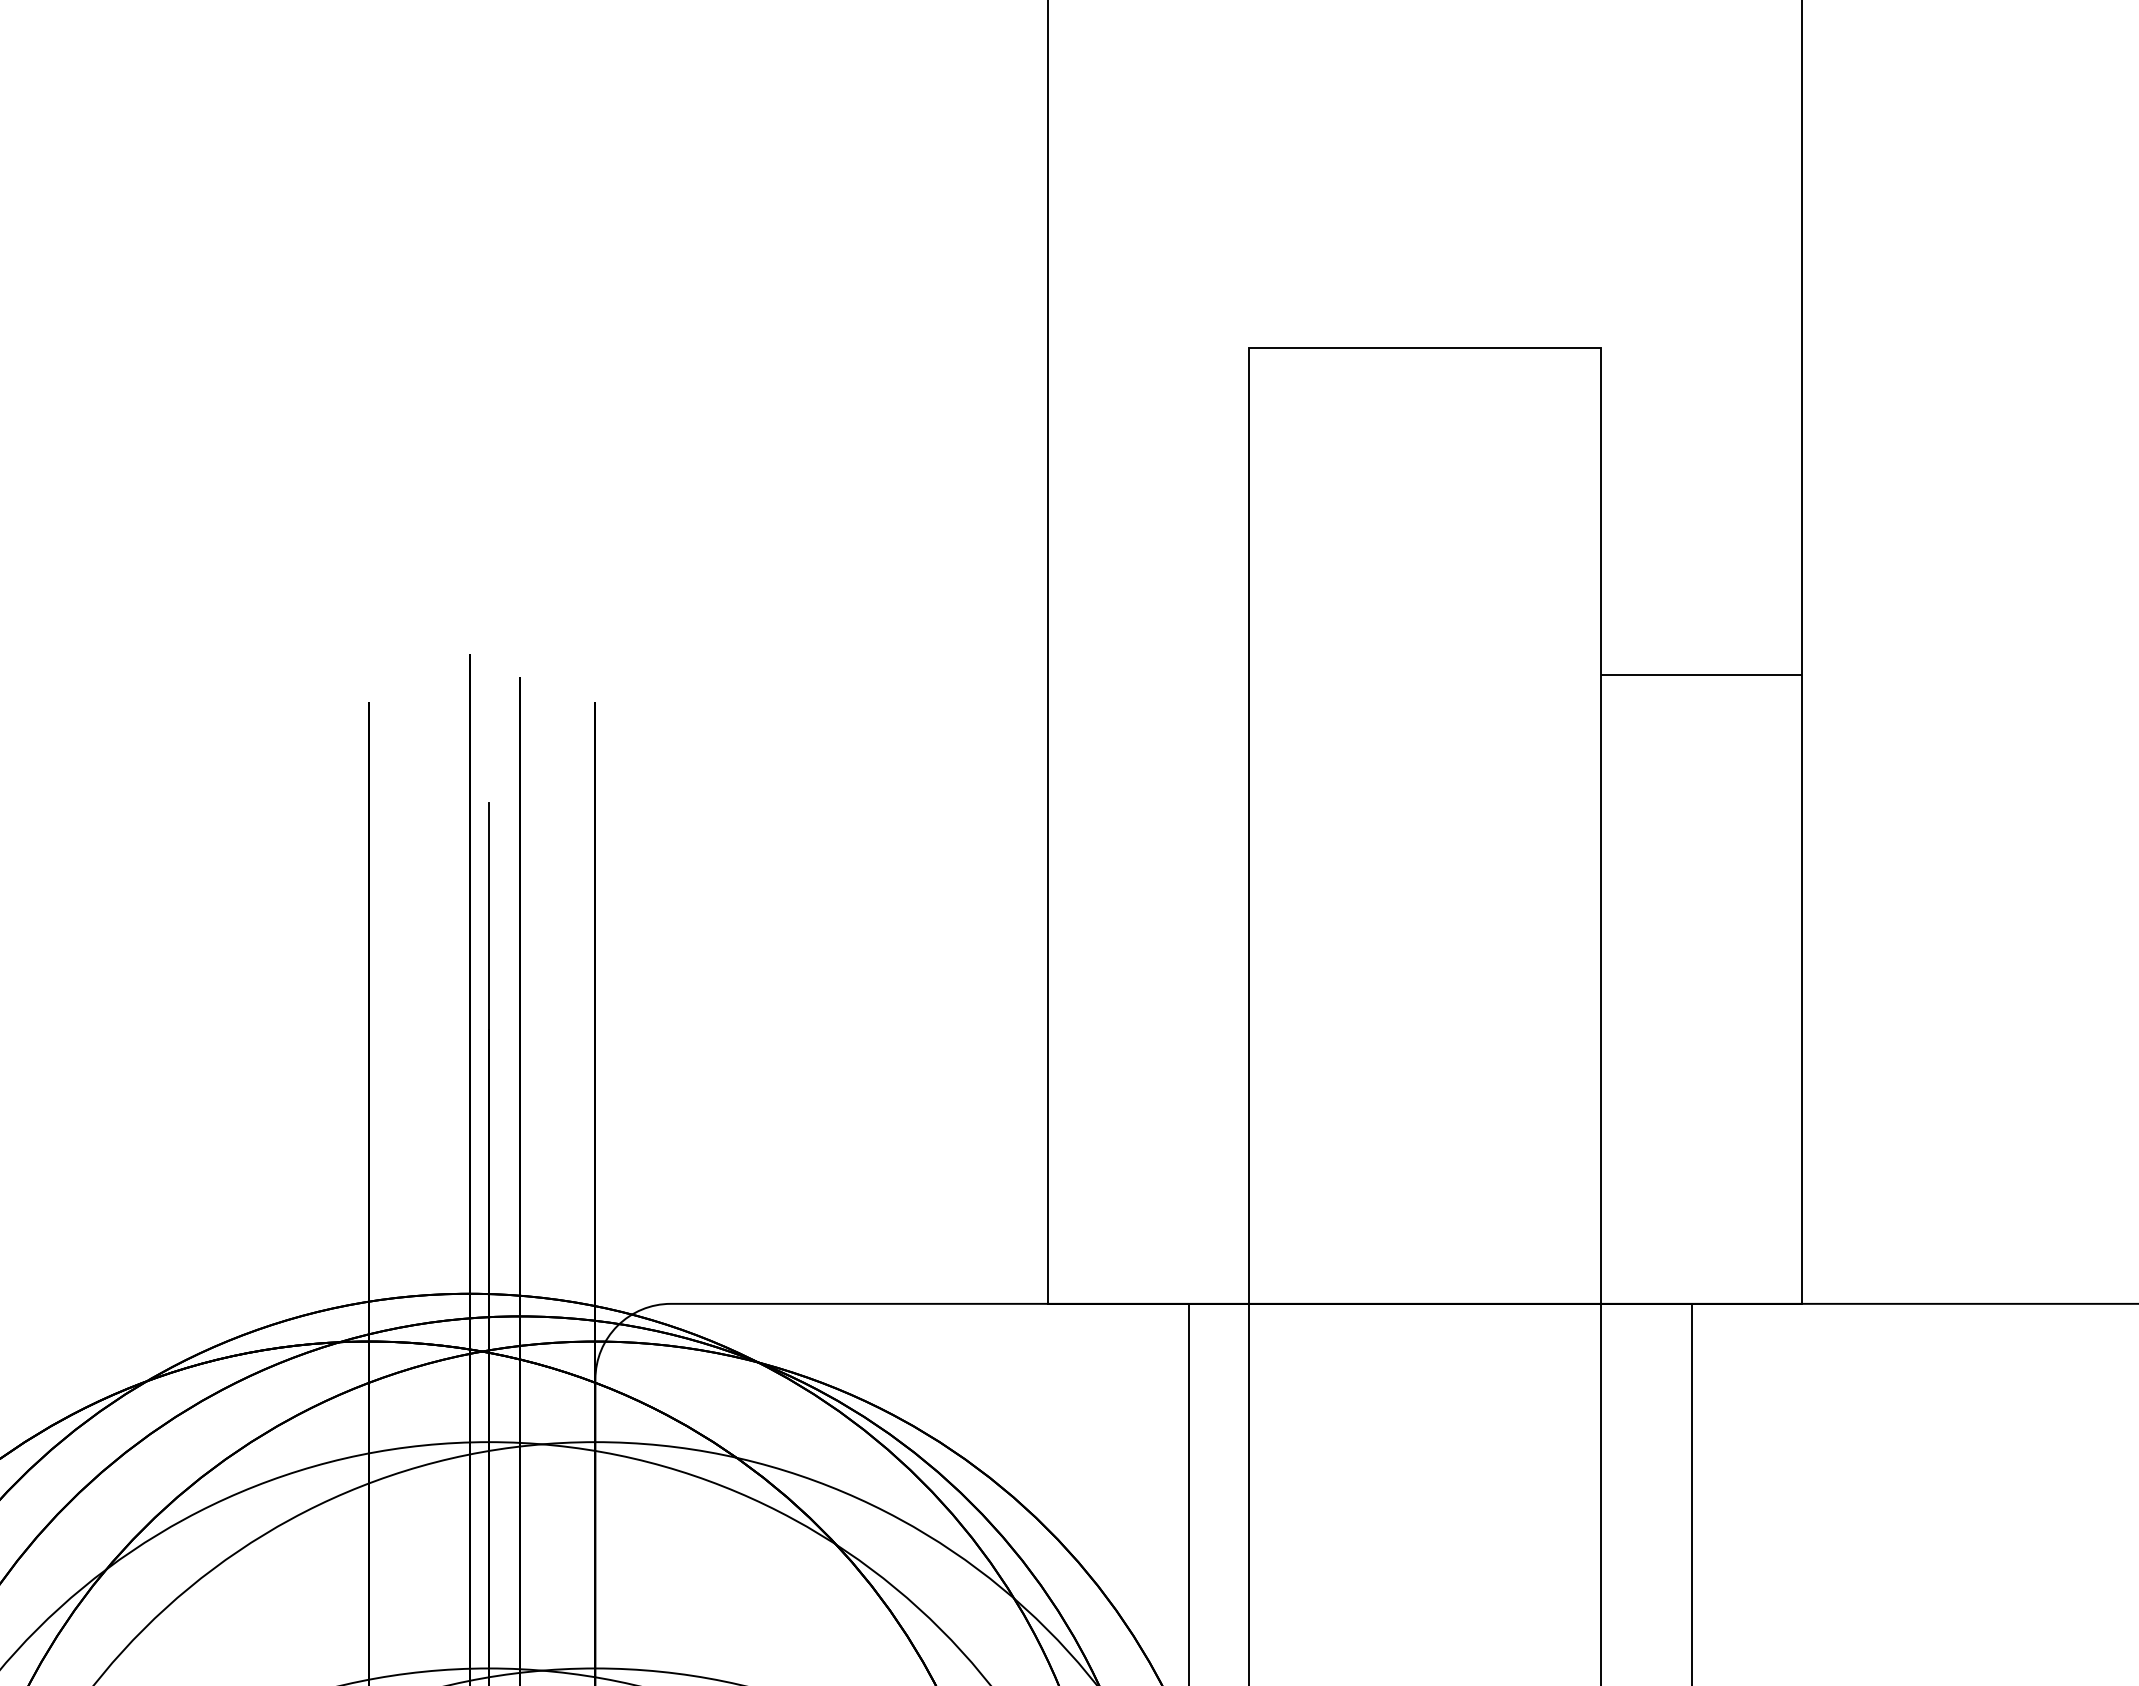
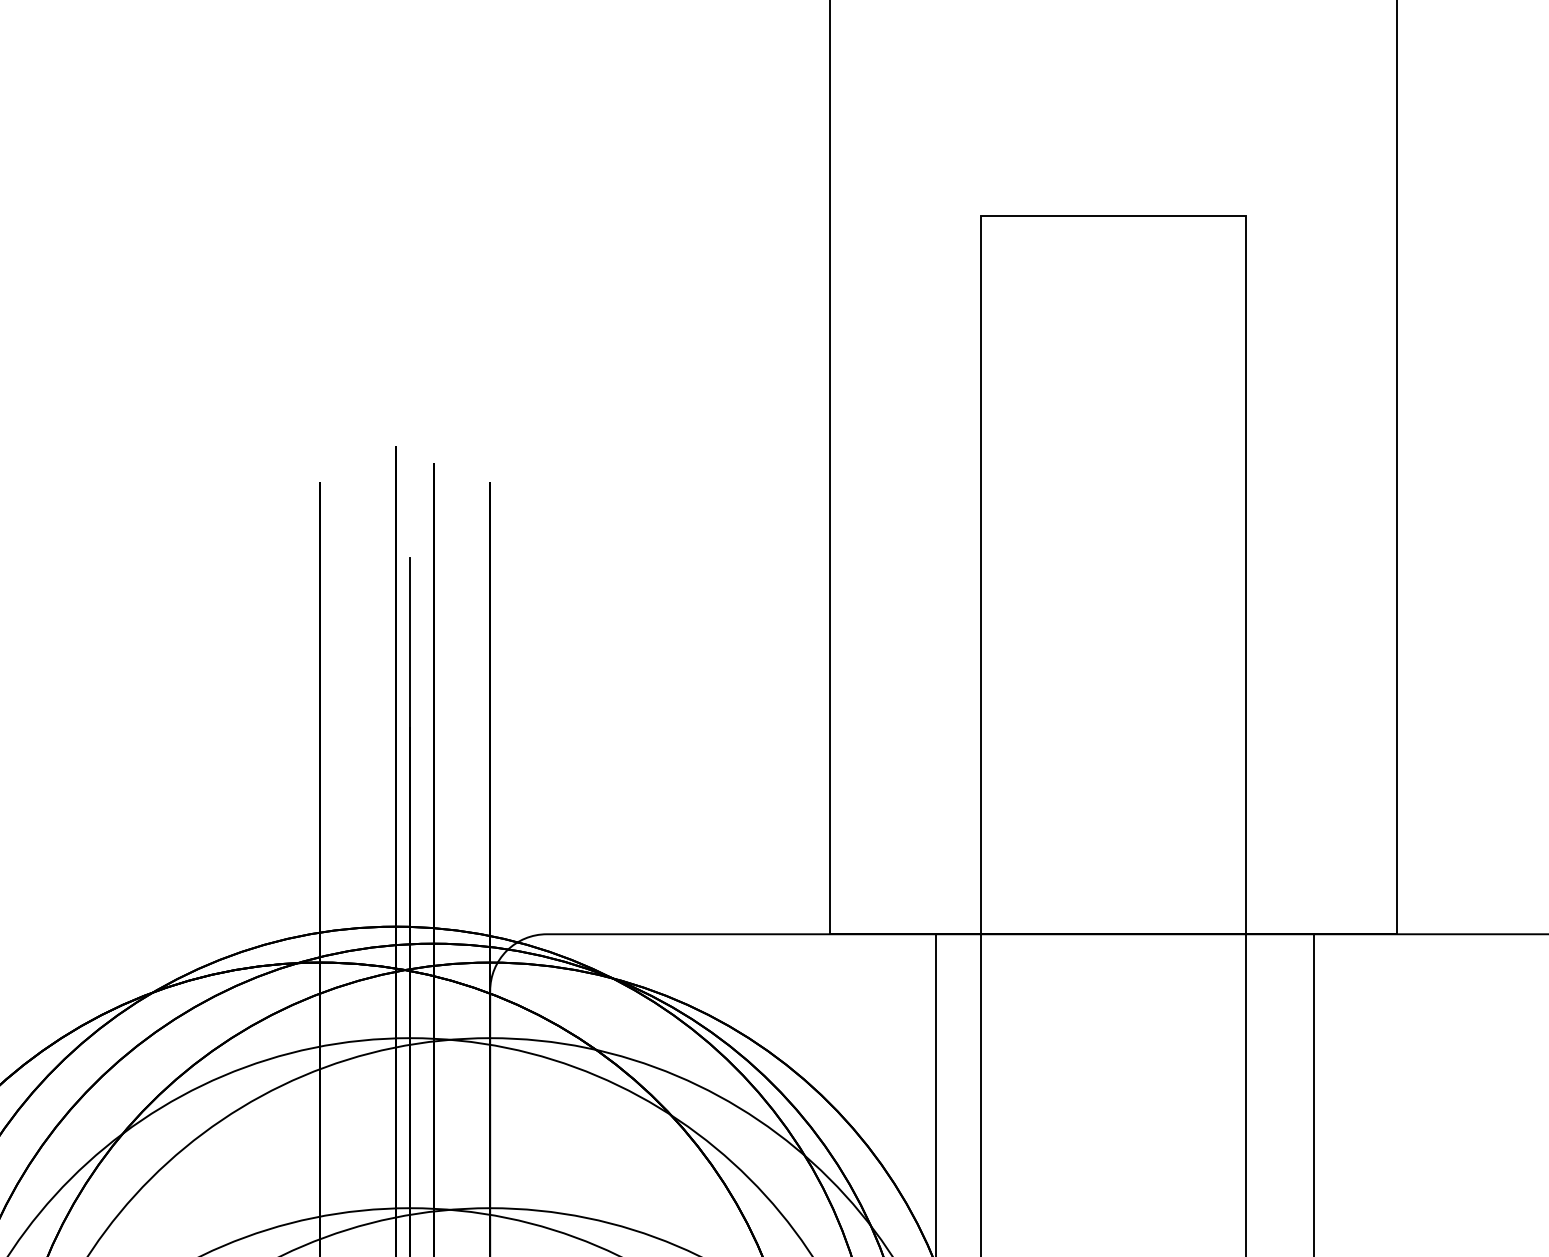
line: (1701, 675) -> (1321, 462), removed

